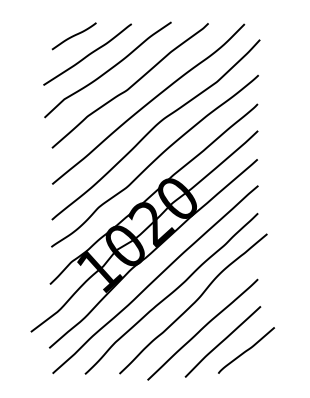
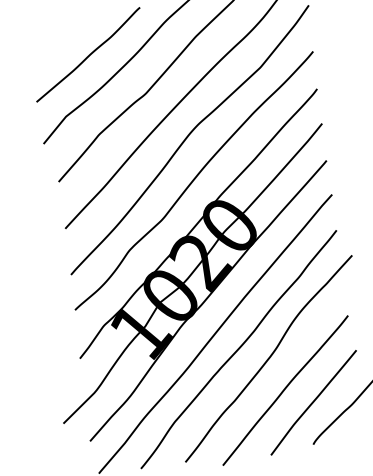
curve: (73, 36) -> (66, 33), removed

